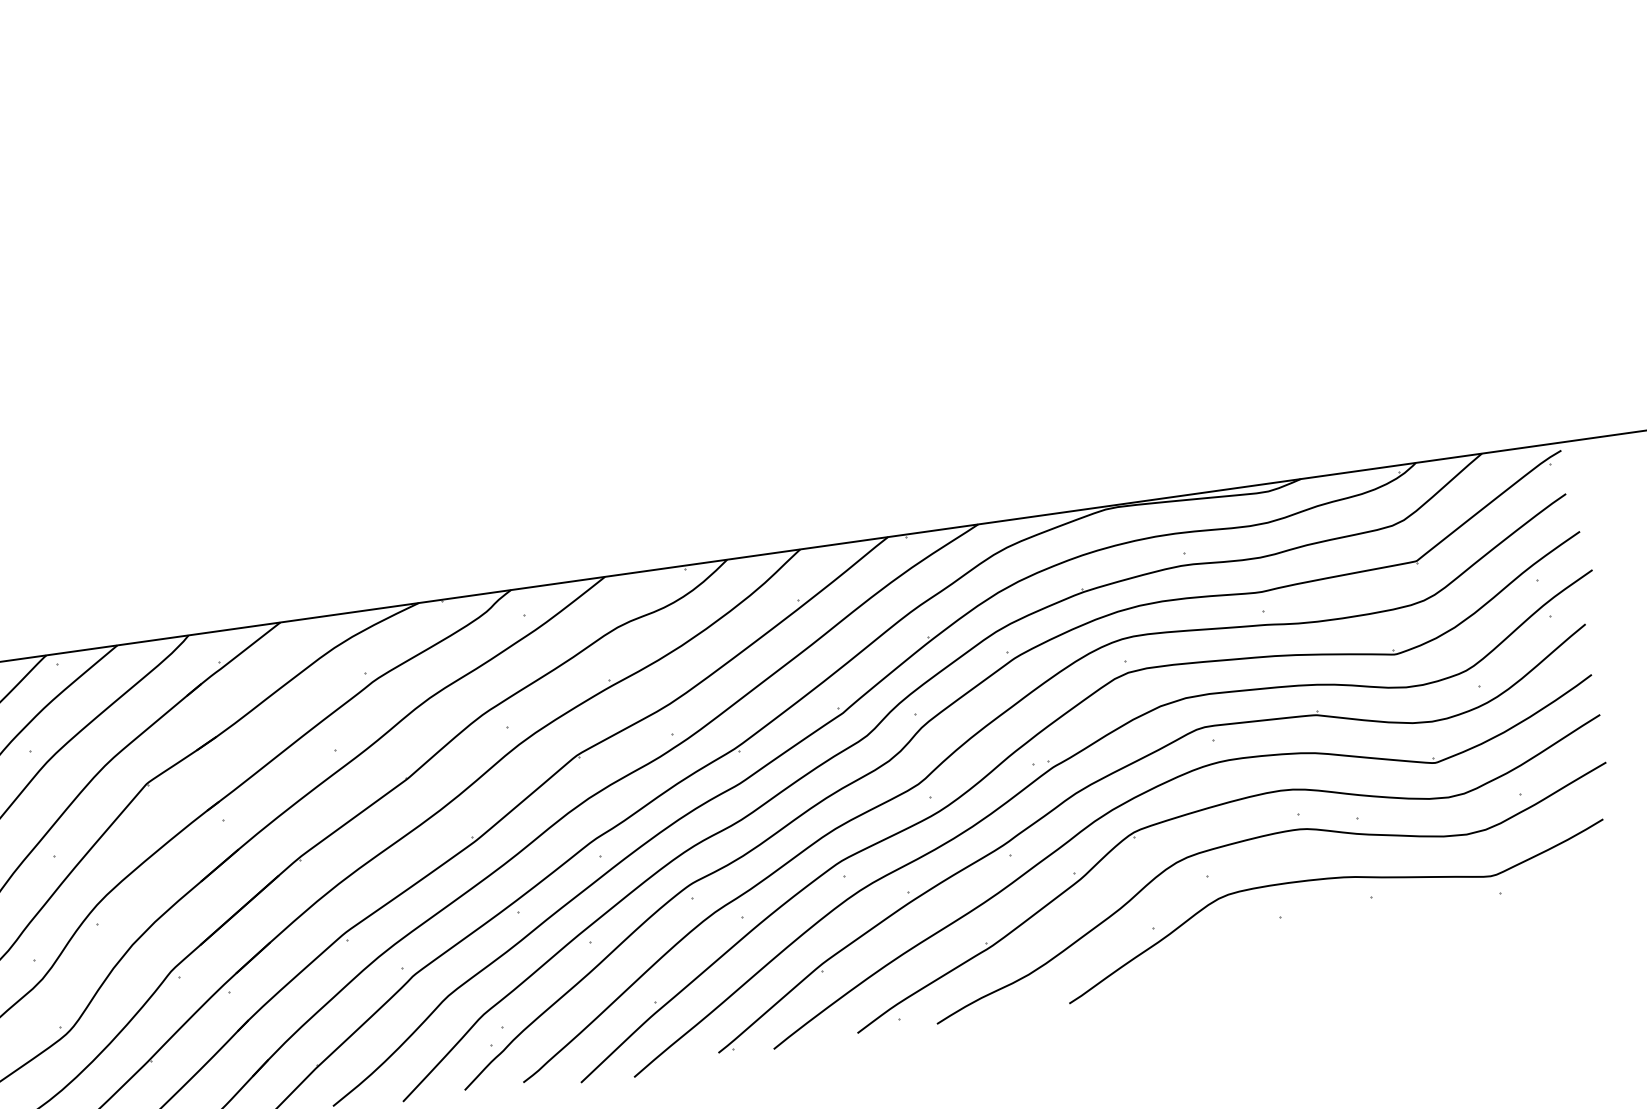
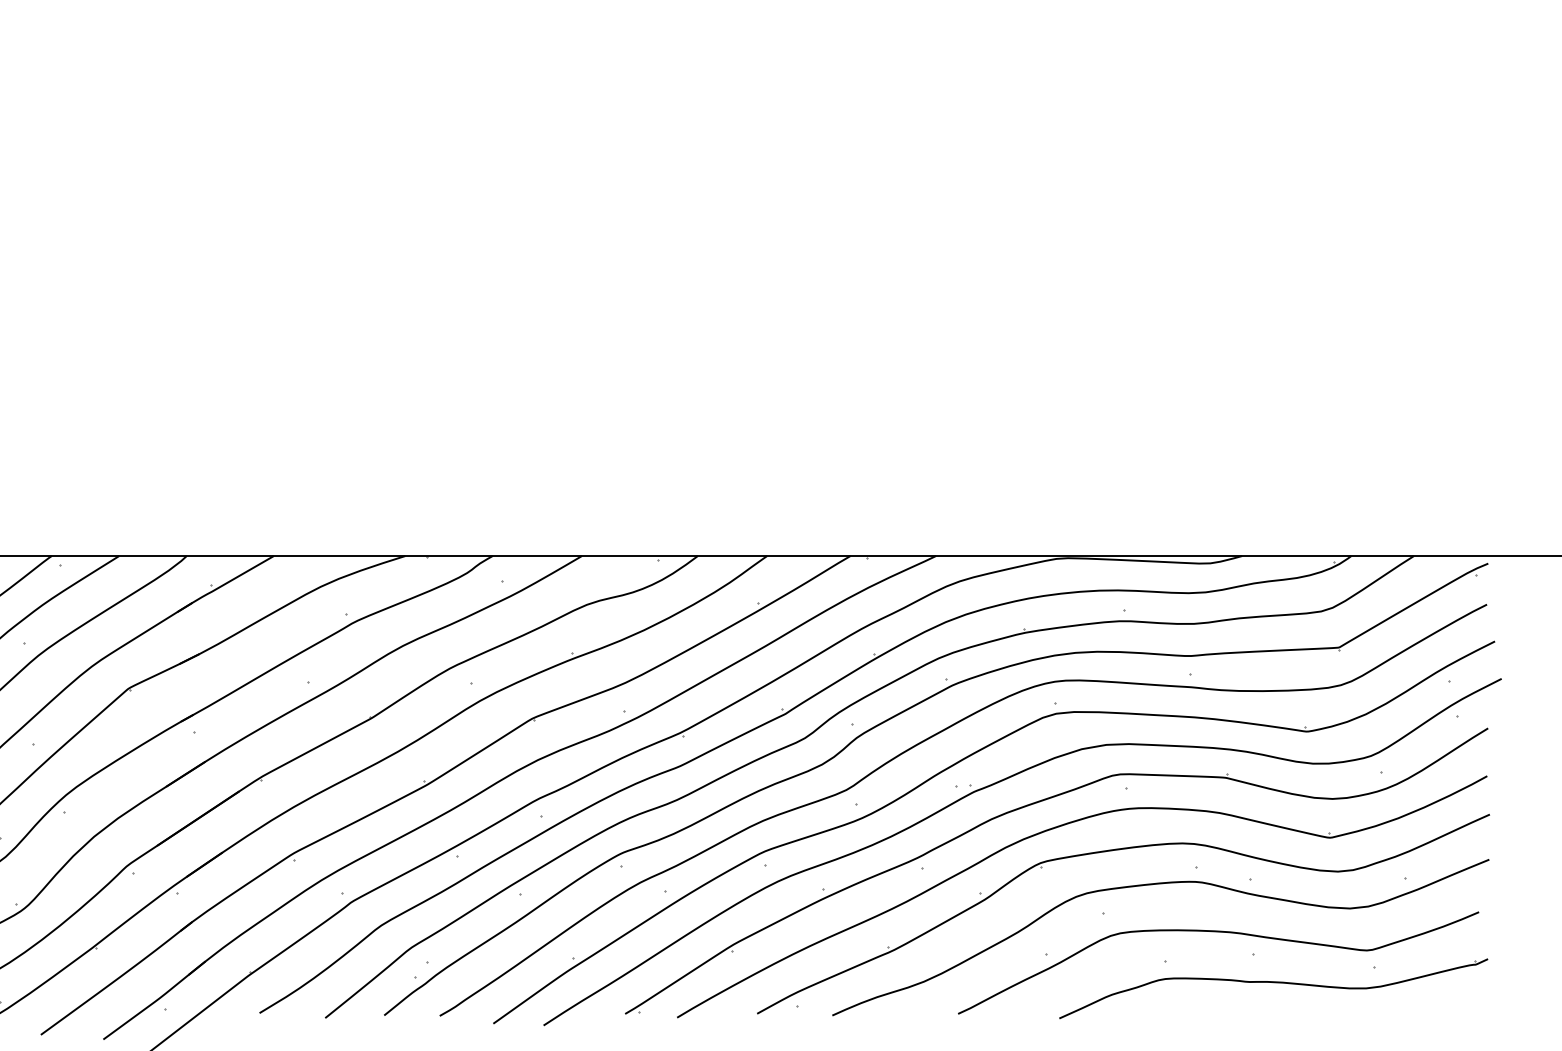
part: (1397, 930) -> (1273, 988), added

